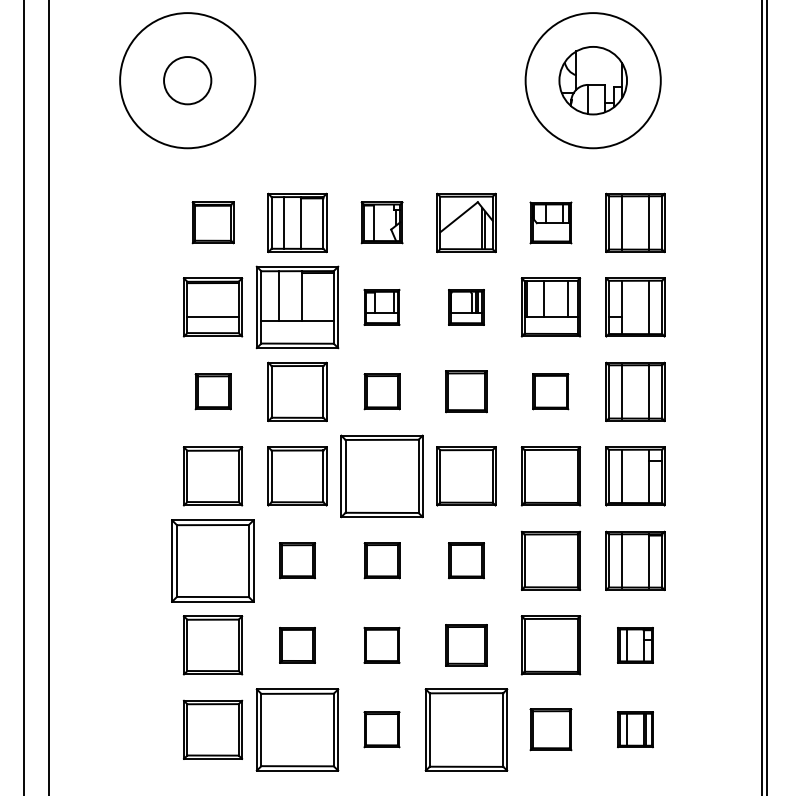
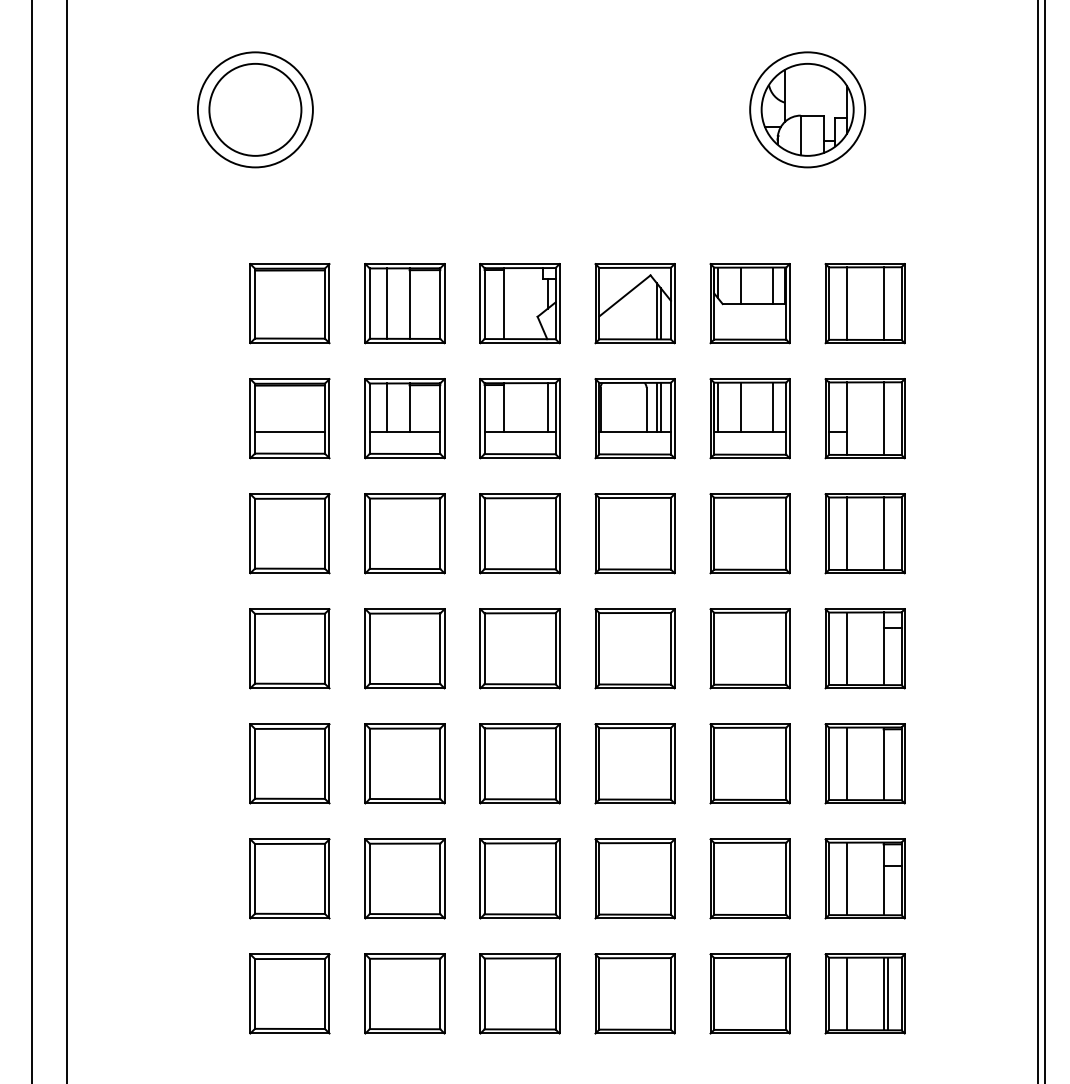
circle: (187, 80) -> (255, 109), size x0.62
circle: (187, 80) -> (255, 109), size x1.43
circle: (592, 80) -> (806, 109), size x0.62
part: (213, 222) -> (290, 303), size x1.43
part: (382, 222) -> (520, 303), size x1.43
part: (550, 222) -> (749, 303), size x1.43
part: (297, 307) -> (404, 418), size x0.71
part: (381, 307) -> (519, 418), size x1.67
part: (466, 307) -> (635, 418), size x1.67
part: (213, 391) -> (290, 533), size x1.67
part: (382, 391) -> (520, 533), size x1.67
part: (466, 391) -> (635, 533), size x1.43
part: (550, 391) -> (749, 533), size x1.67
part: (381, 476) -> (519, 648), size x0.71
part: (213, 560) -> (290, 763), size x0.71
part: (297, 560) -> (404, 763), size x1.67
part: (382, 560) -> (520, 763), size x1.67
part: (466, 560) -> (635, 763), size x1.67
part: (297, 645) -> (404, 879), size x1.67
part: (381, 645) -> (519, 879), size x1.67
part: (466, 645) -> (635, 879), size x1.43
part: (635, 645) -> (865, 879), size x1.67
part: (297, 729) -> (404, 993), size x0.71
part: (381, 729) -> (519, 993), size x1.67
part: (466, 729) -> (635, 993), size x0.71
part: (550, 729) -> (749, 993), size x1.43
part: (635, 729) -> (865, 993), size x1.67

